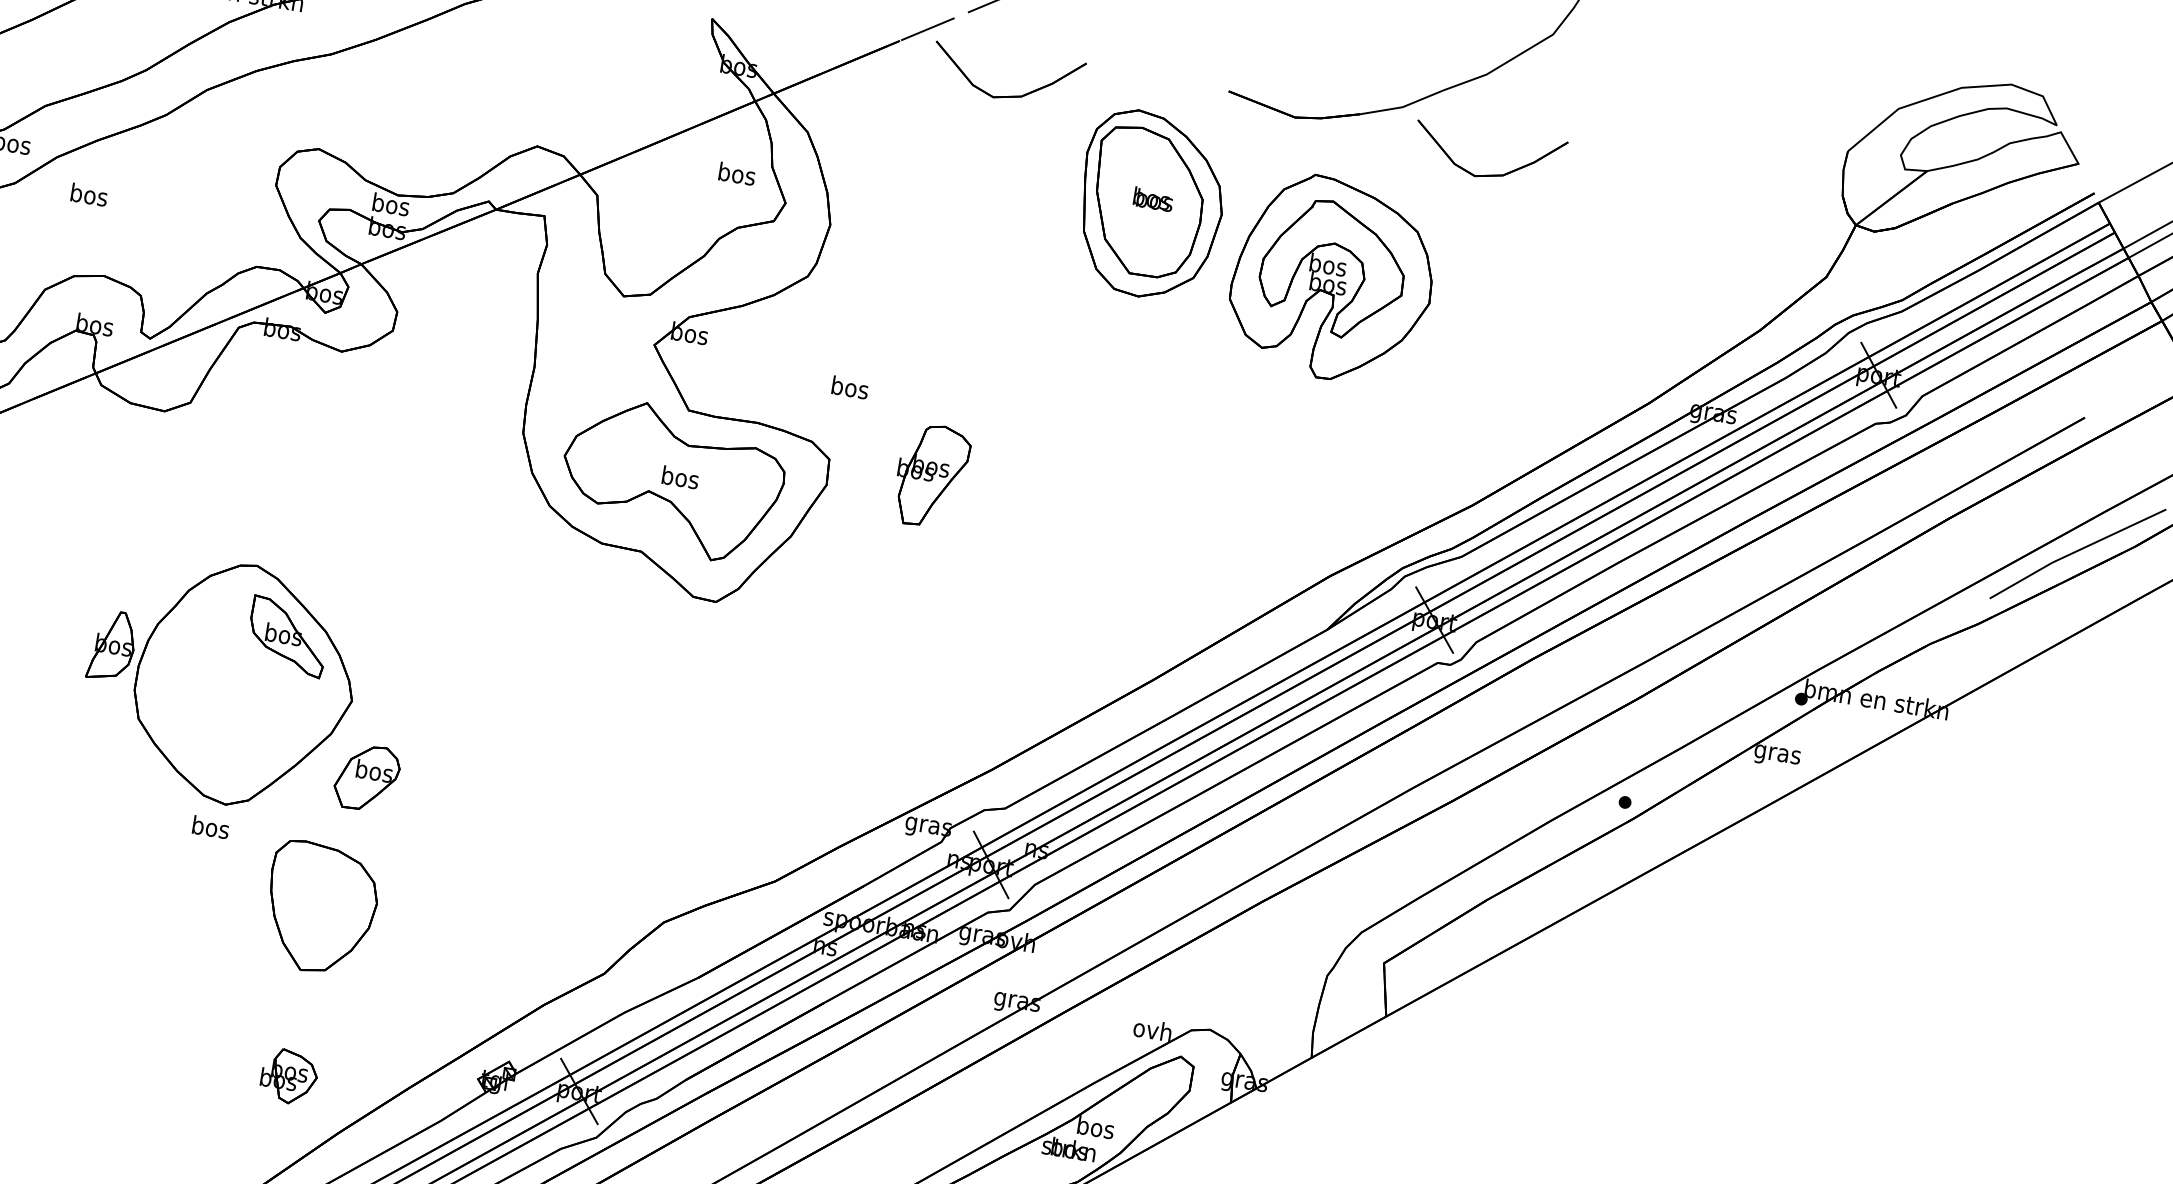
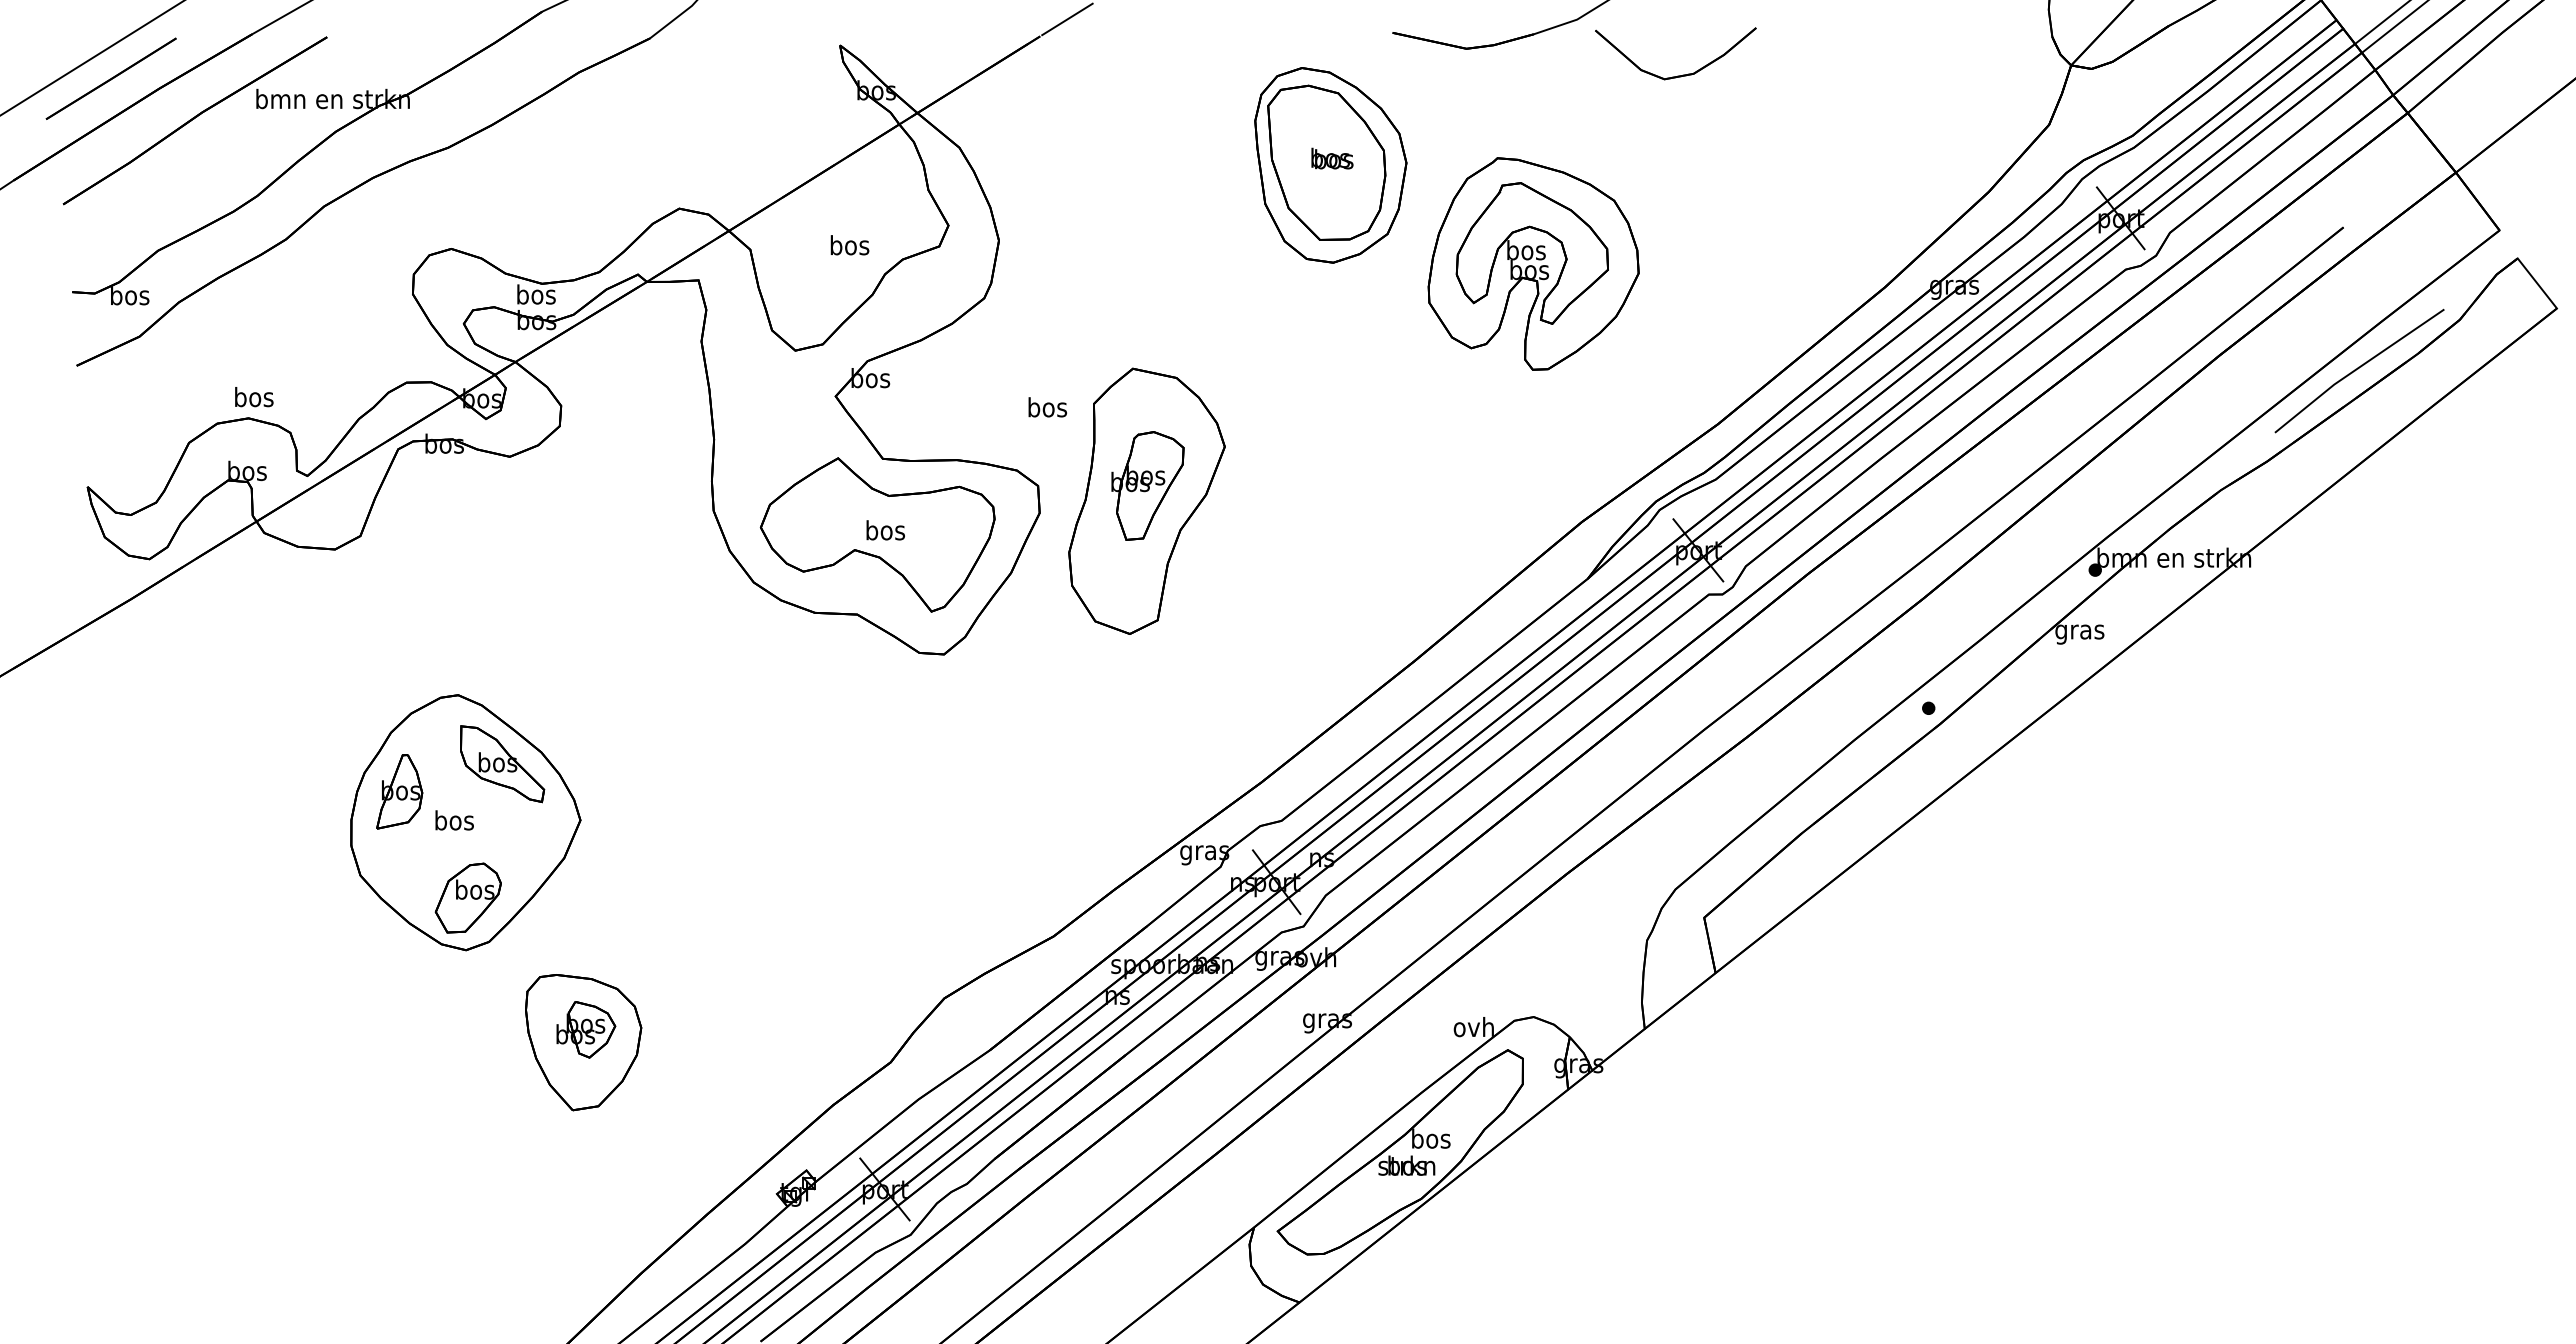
part: (1005, 95) -> (1160, 75), removed
text: (736, 174) -> (849, 245), moved
text: (89, 195) -> (254, 397), moved
part: (1332, 278) -> (1533, 263), moved
part: (928, 489) -> (1146, 500), added
part: (112, 645) -> (399, 791), moved
part: (366, 777) -> (467, 897), moved
text: (210, 827) -> (454, 820), moved
part: (289, 1076) -> (586, 1029), moved

